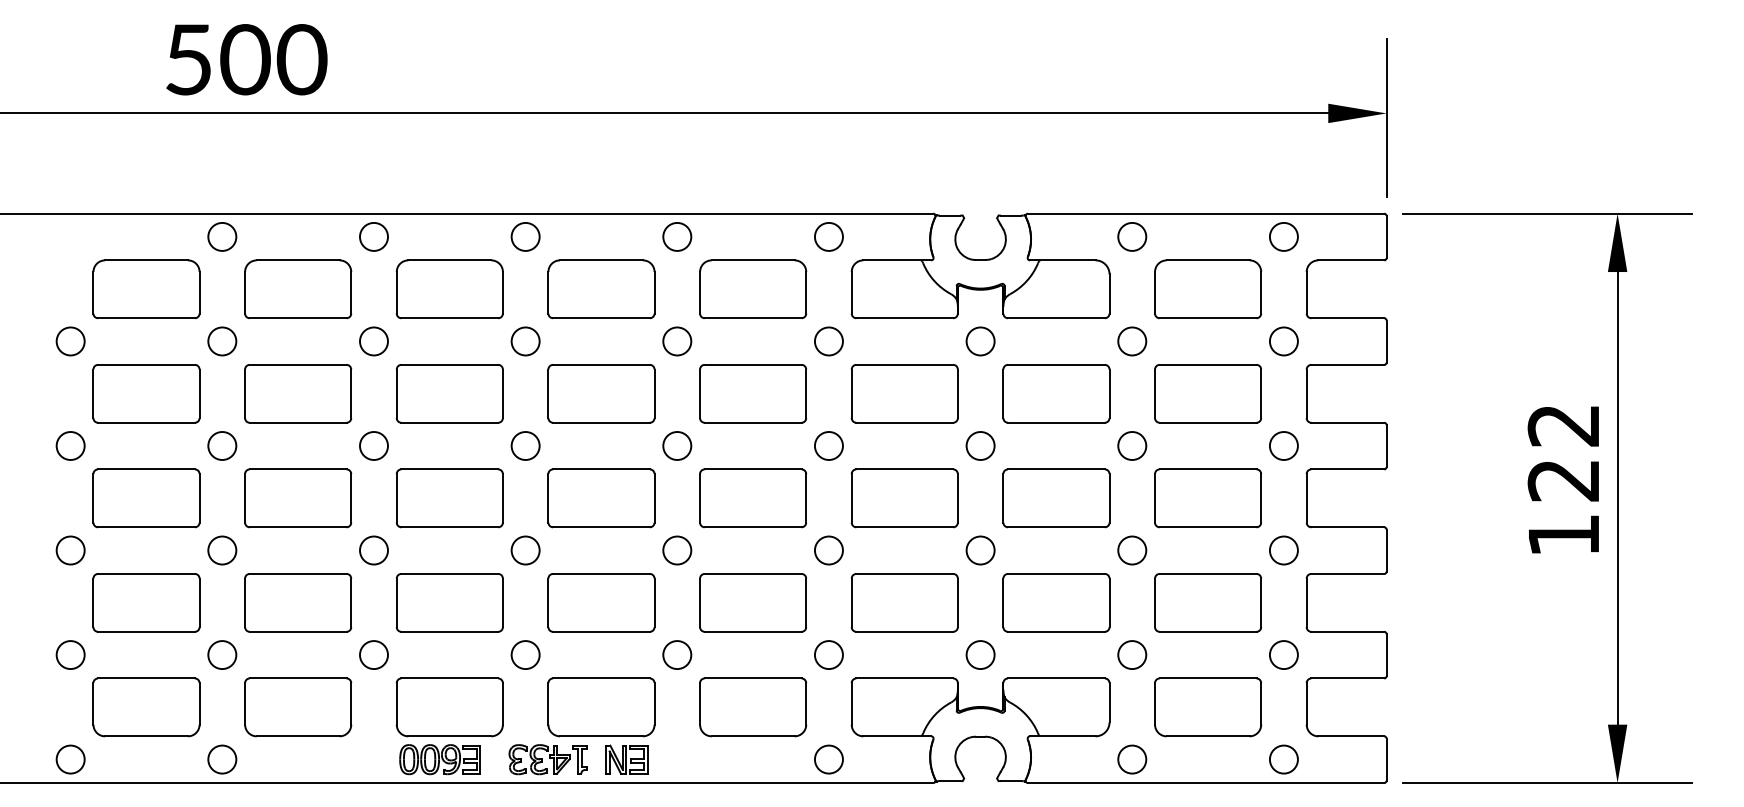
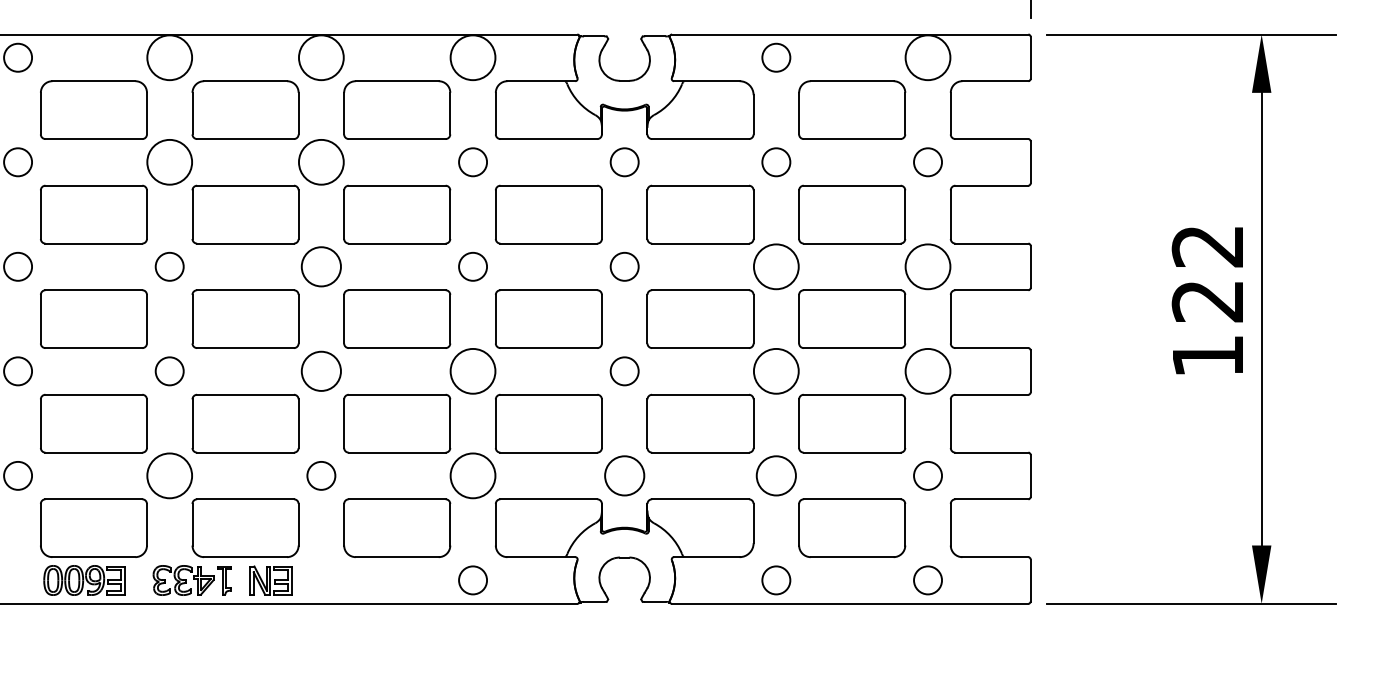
circle: (525, 236) -> (169, 57), size x1.6
circle: (677, 236) -> (321, 57), size x1.6
circle: (828, 236) -> (472, 57), size x1.6
circle: (1283, 236) -> (927, 57), size x1.6
circle: (525, 341) -> (169, 162), size x1.6
circle: (677, 341) -> (321, 162), size x1.6
circle: (677, 446) -> (321, 267), size x1.4
circle: (1132, 446) -> (776, 267), size x1.6
circle: (1283, 446) -> (927, 267), size x1.6
circle: (677, 550) -> (321, 371), size x1.4
circle: (828, 550) -> (472, 371), size x1.6
circle: (1132, 550) -> (776, 371), size x1.6
circle: (1283, 550) -> (927, 371), size x1.6
circle: (525, 655) -> (169, 476), size x1.6
circle: (828, 655) -> (472, 476), size x1.6
circle: (980, 655) -> (624, 476), size x1.4
circle: (1132, 655) -> (776, 476), size x1.4

